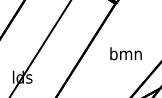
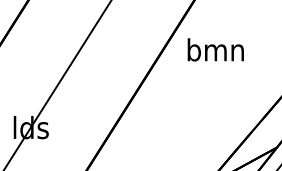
text: (125, 53) -> (214, 49), moved

